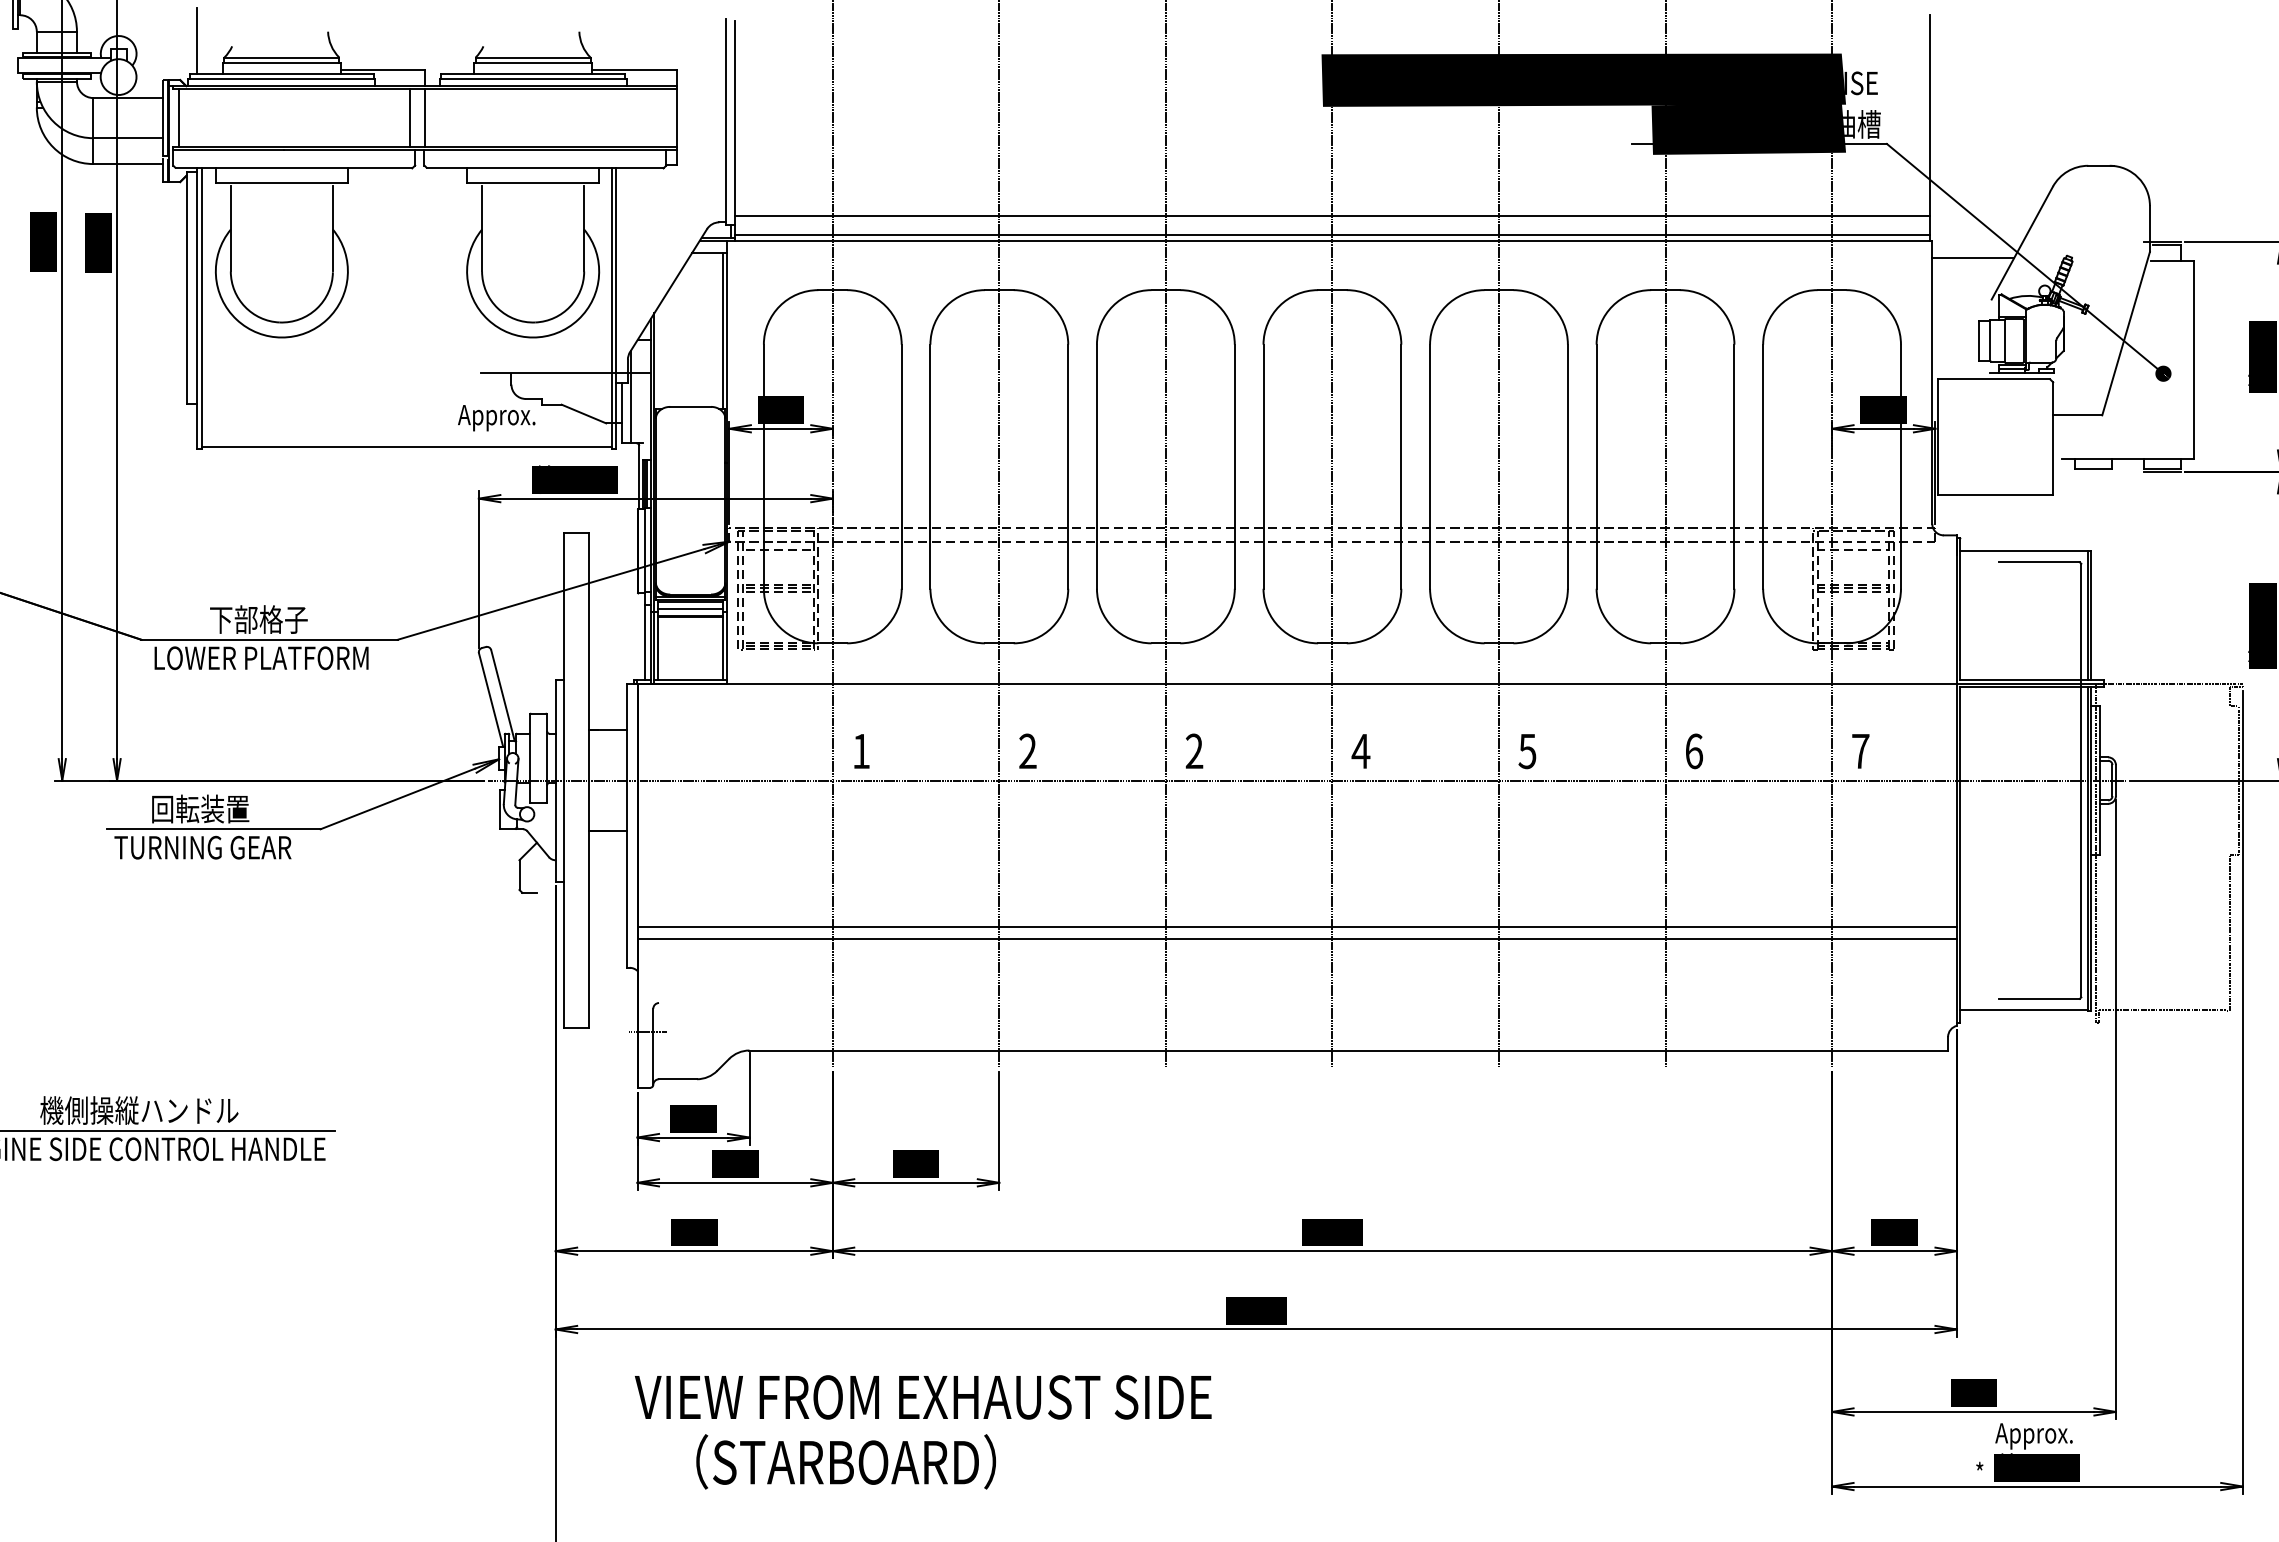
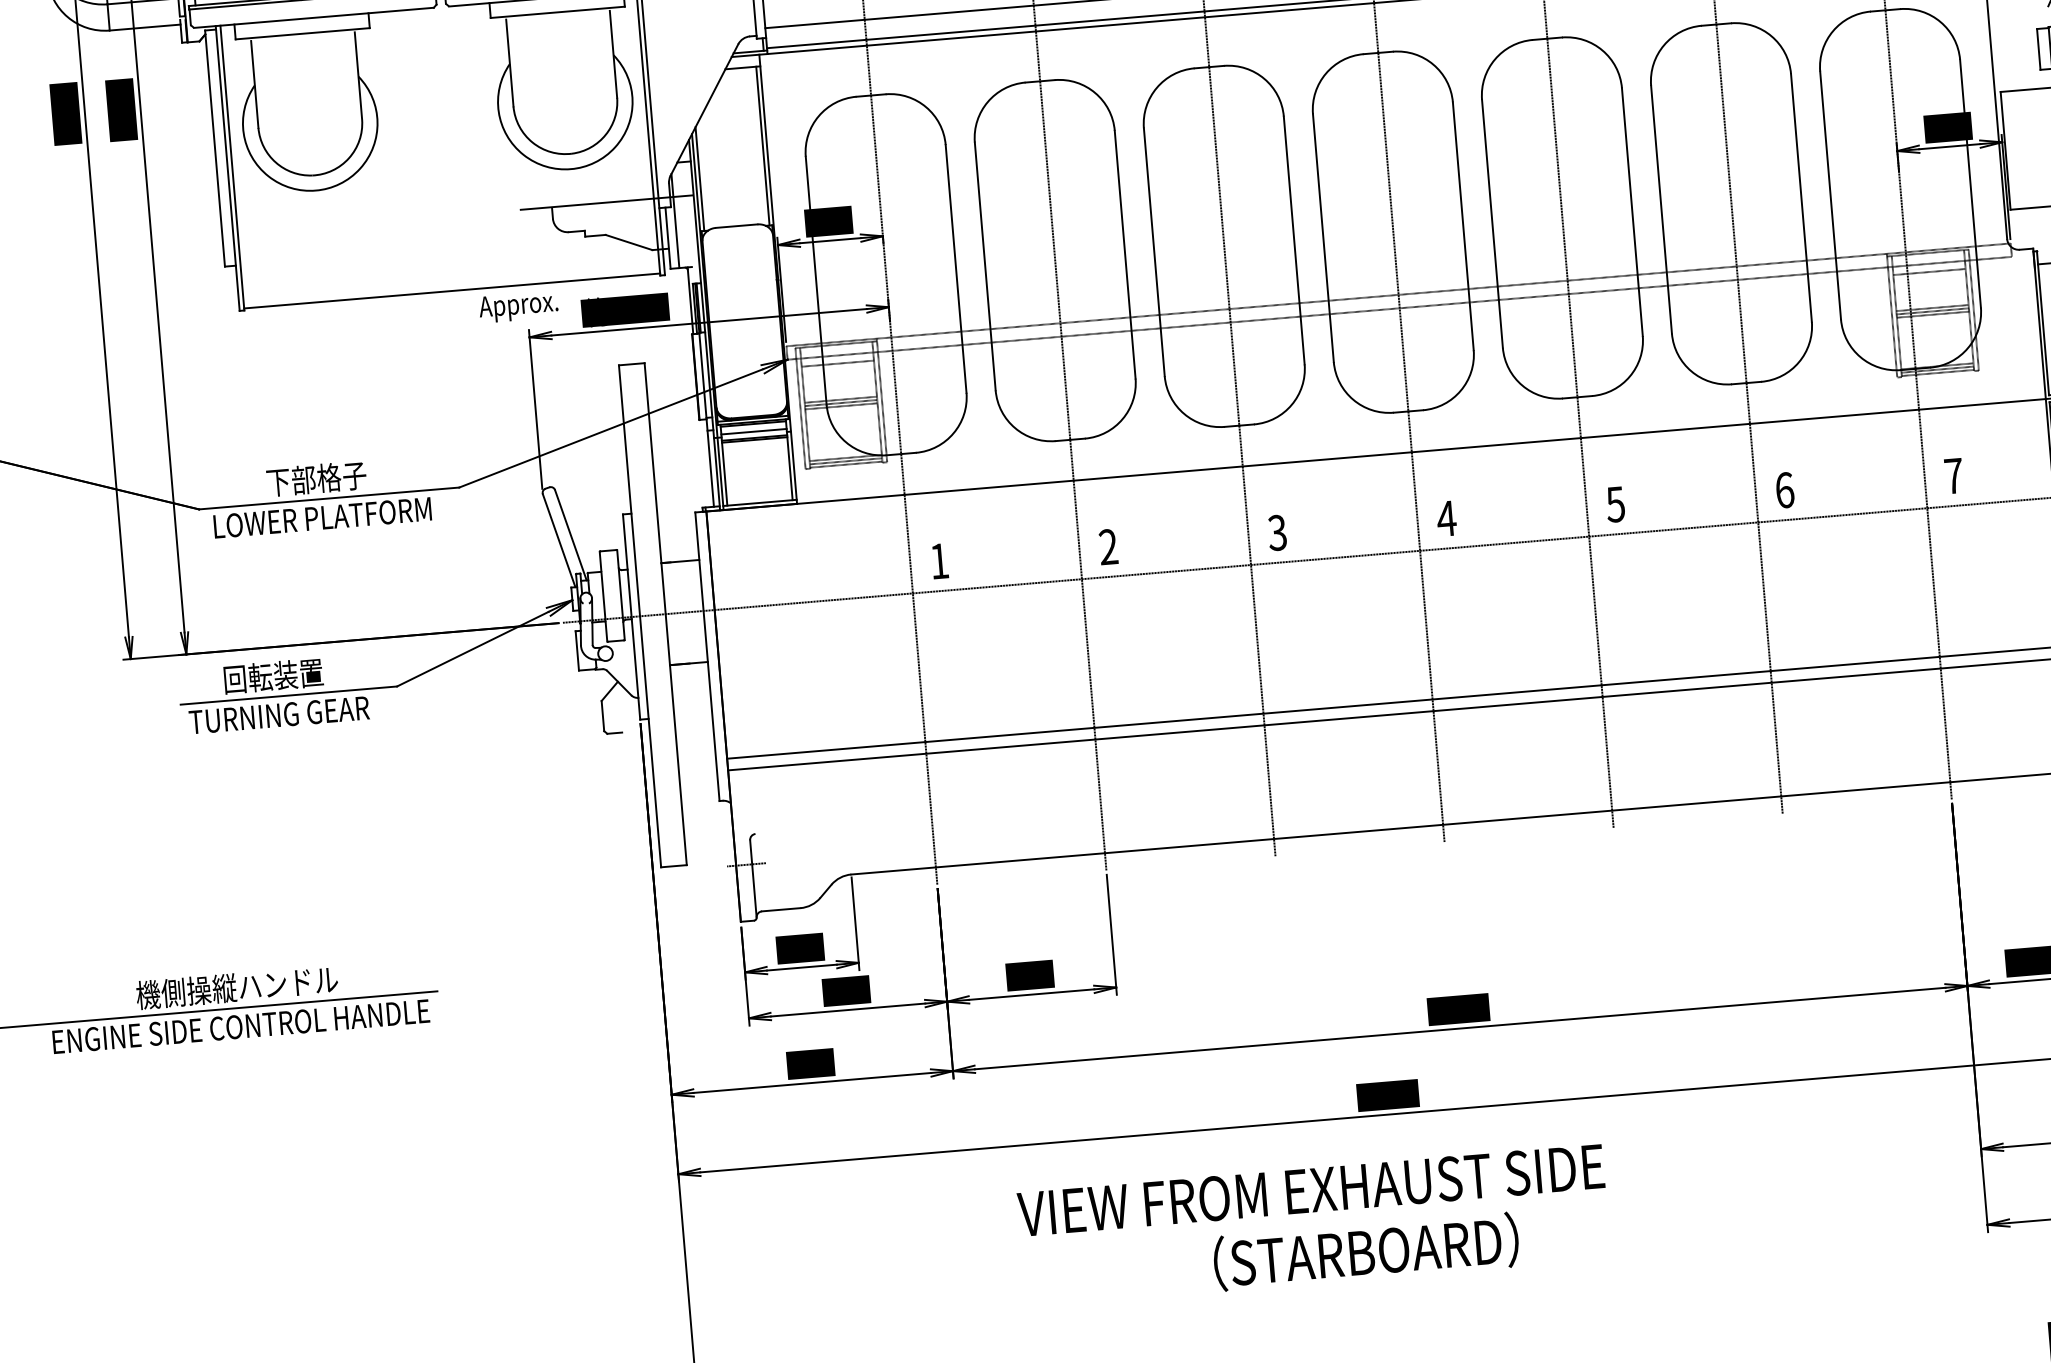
line: (658, 357) -> (699, 178), added
text: (496, 418) -> (518, 307), moved
text: (1194, 751) -> (1277, 533), 2 -> 3
text: (923, 1397) -> (1311, 1190), moved
text: (845, 1461) -> (1365, 1251), moved

